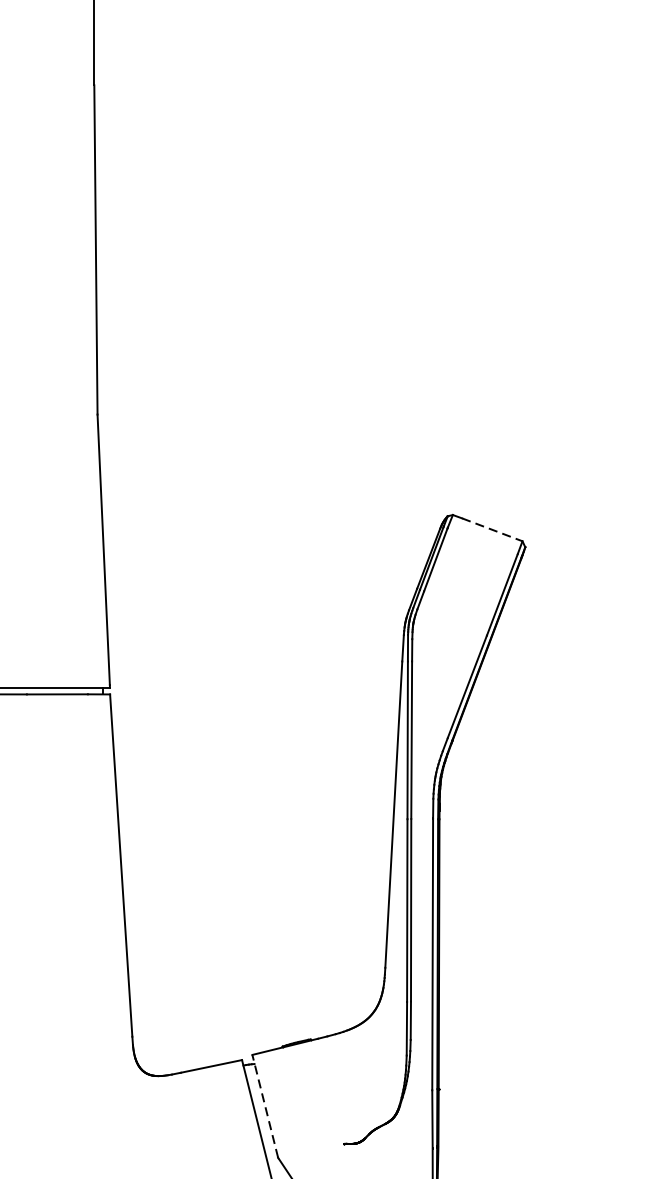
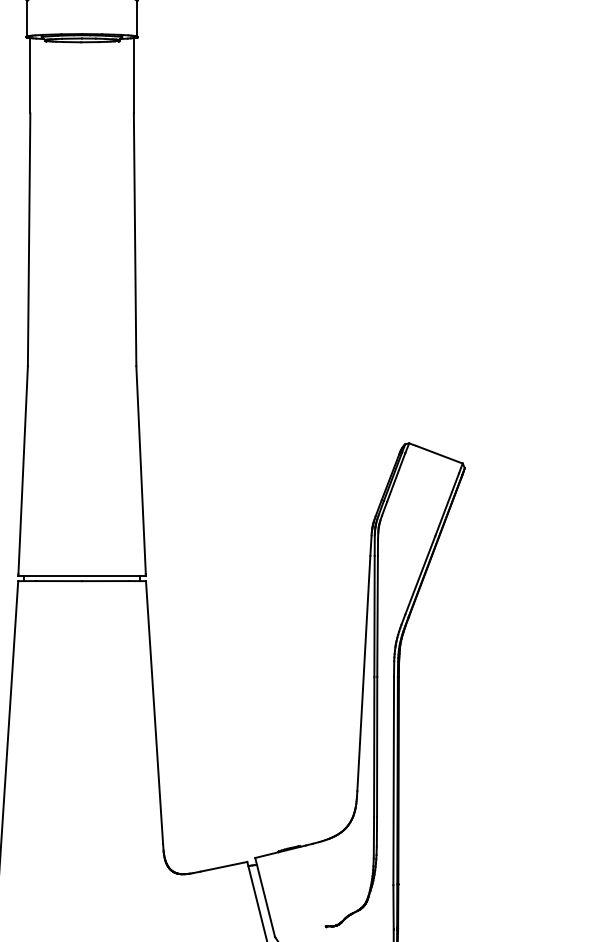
line: (492, 529) -> (439, 454), dashed -> solid
line: (265, 1106) -> (265, 897), dashed -> solid

